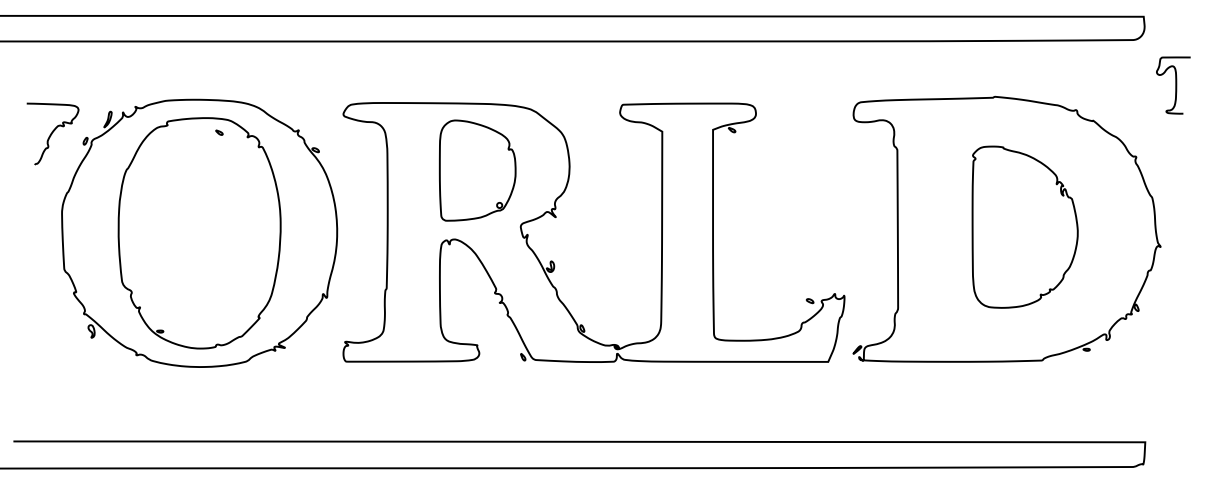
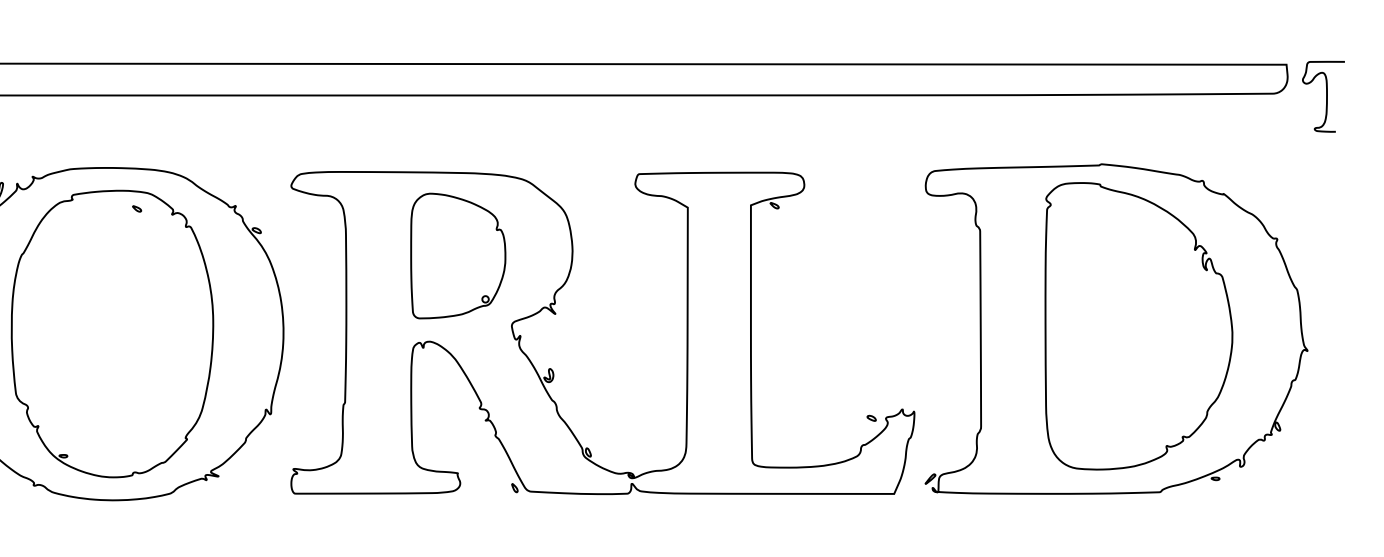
curve: (1175, 85) -> (1326, 96), moved
part: (1025, 227) -> (1139, 326), size x1.43

